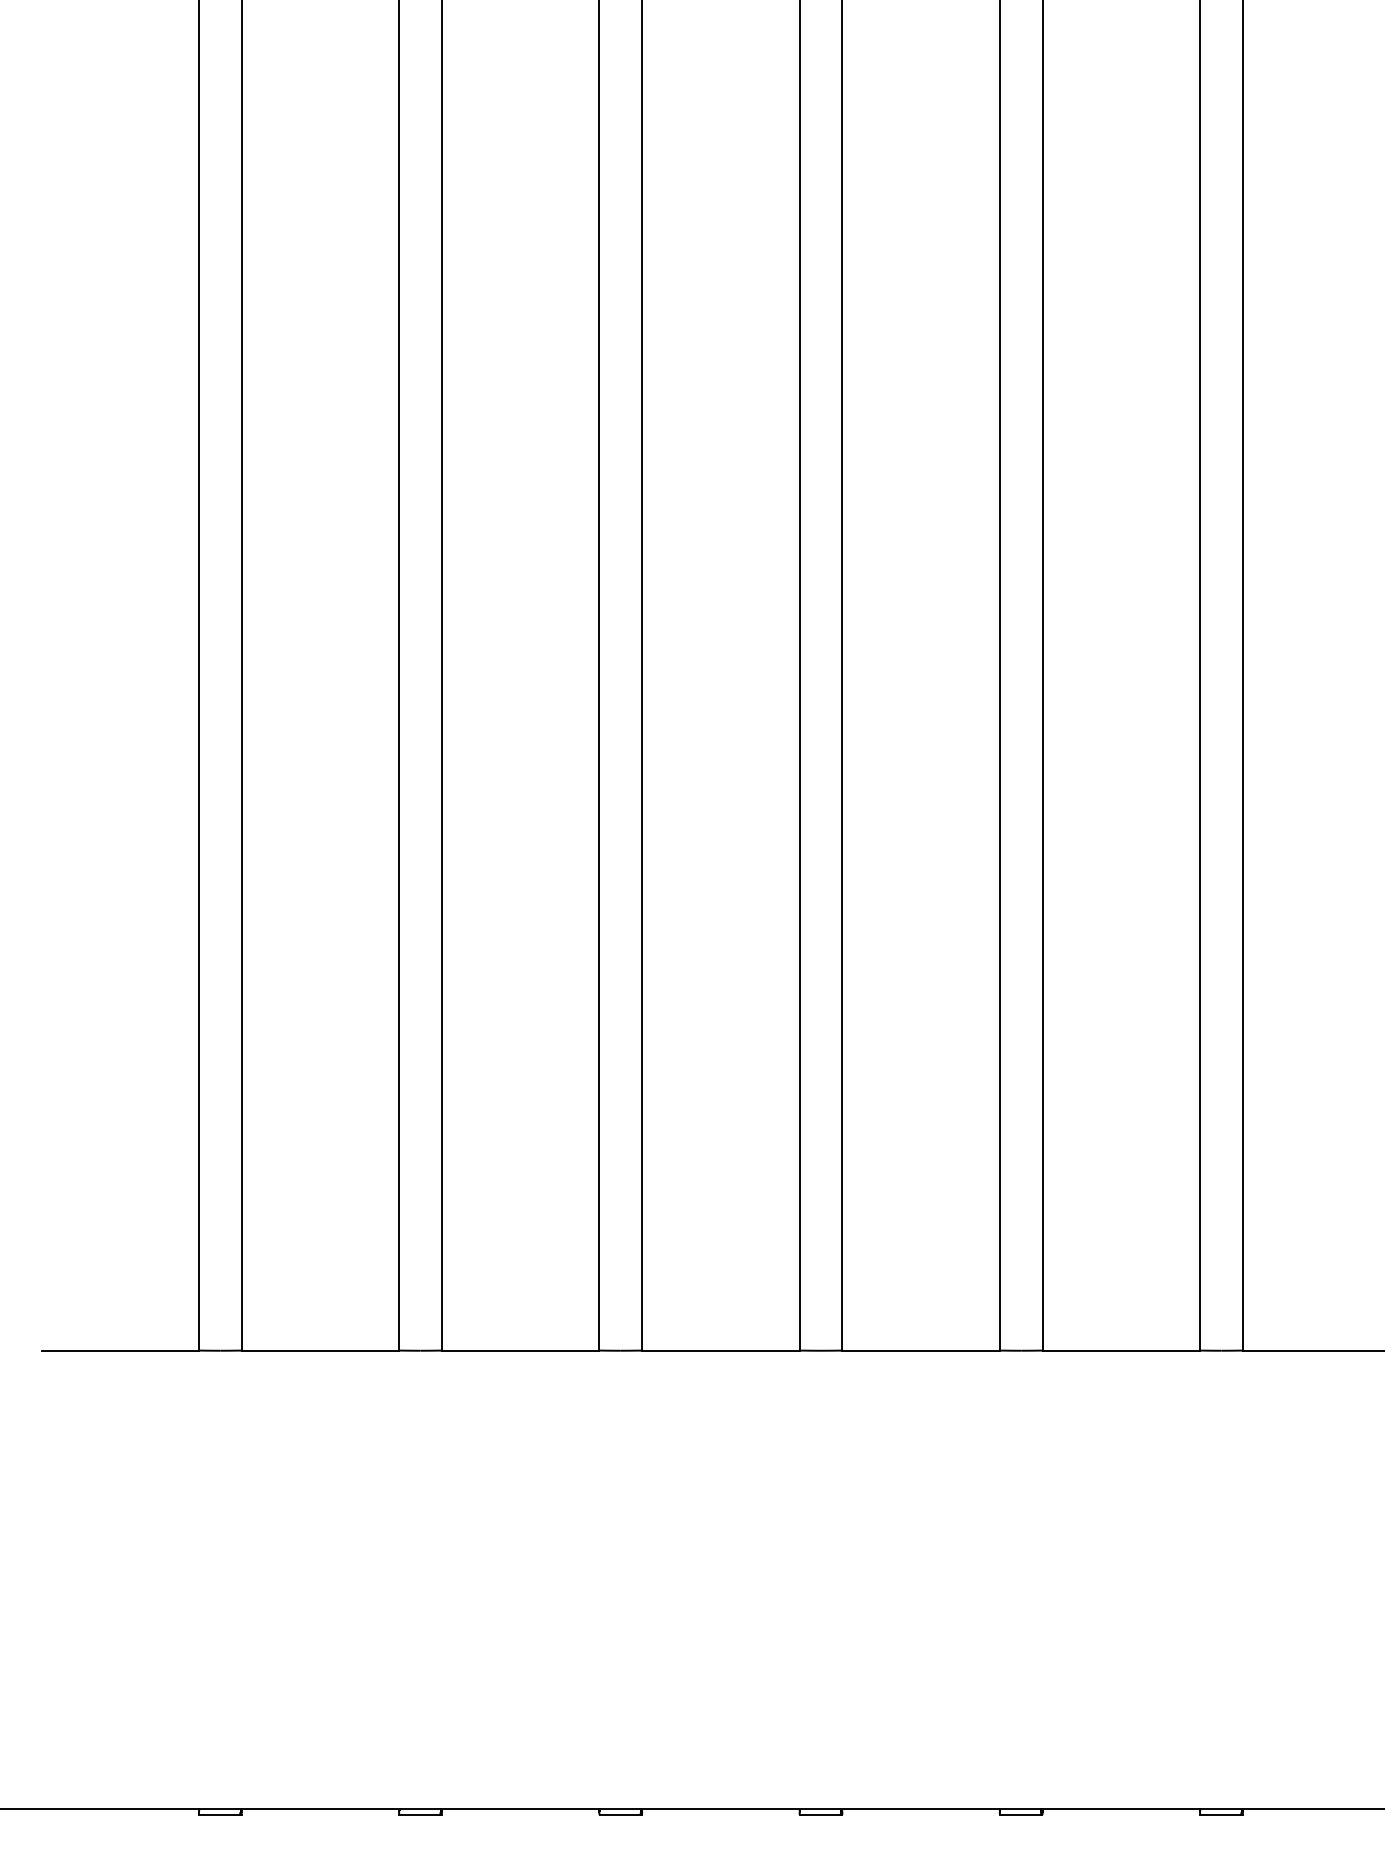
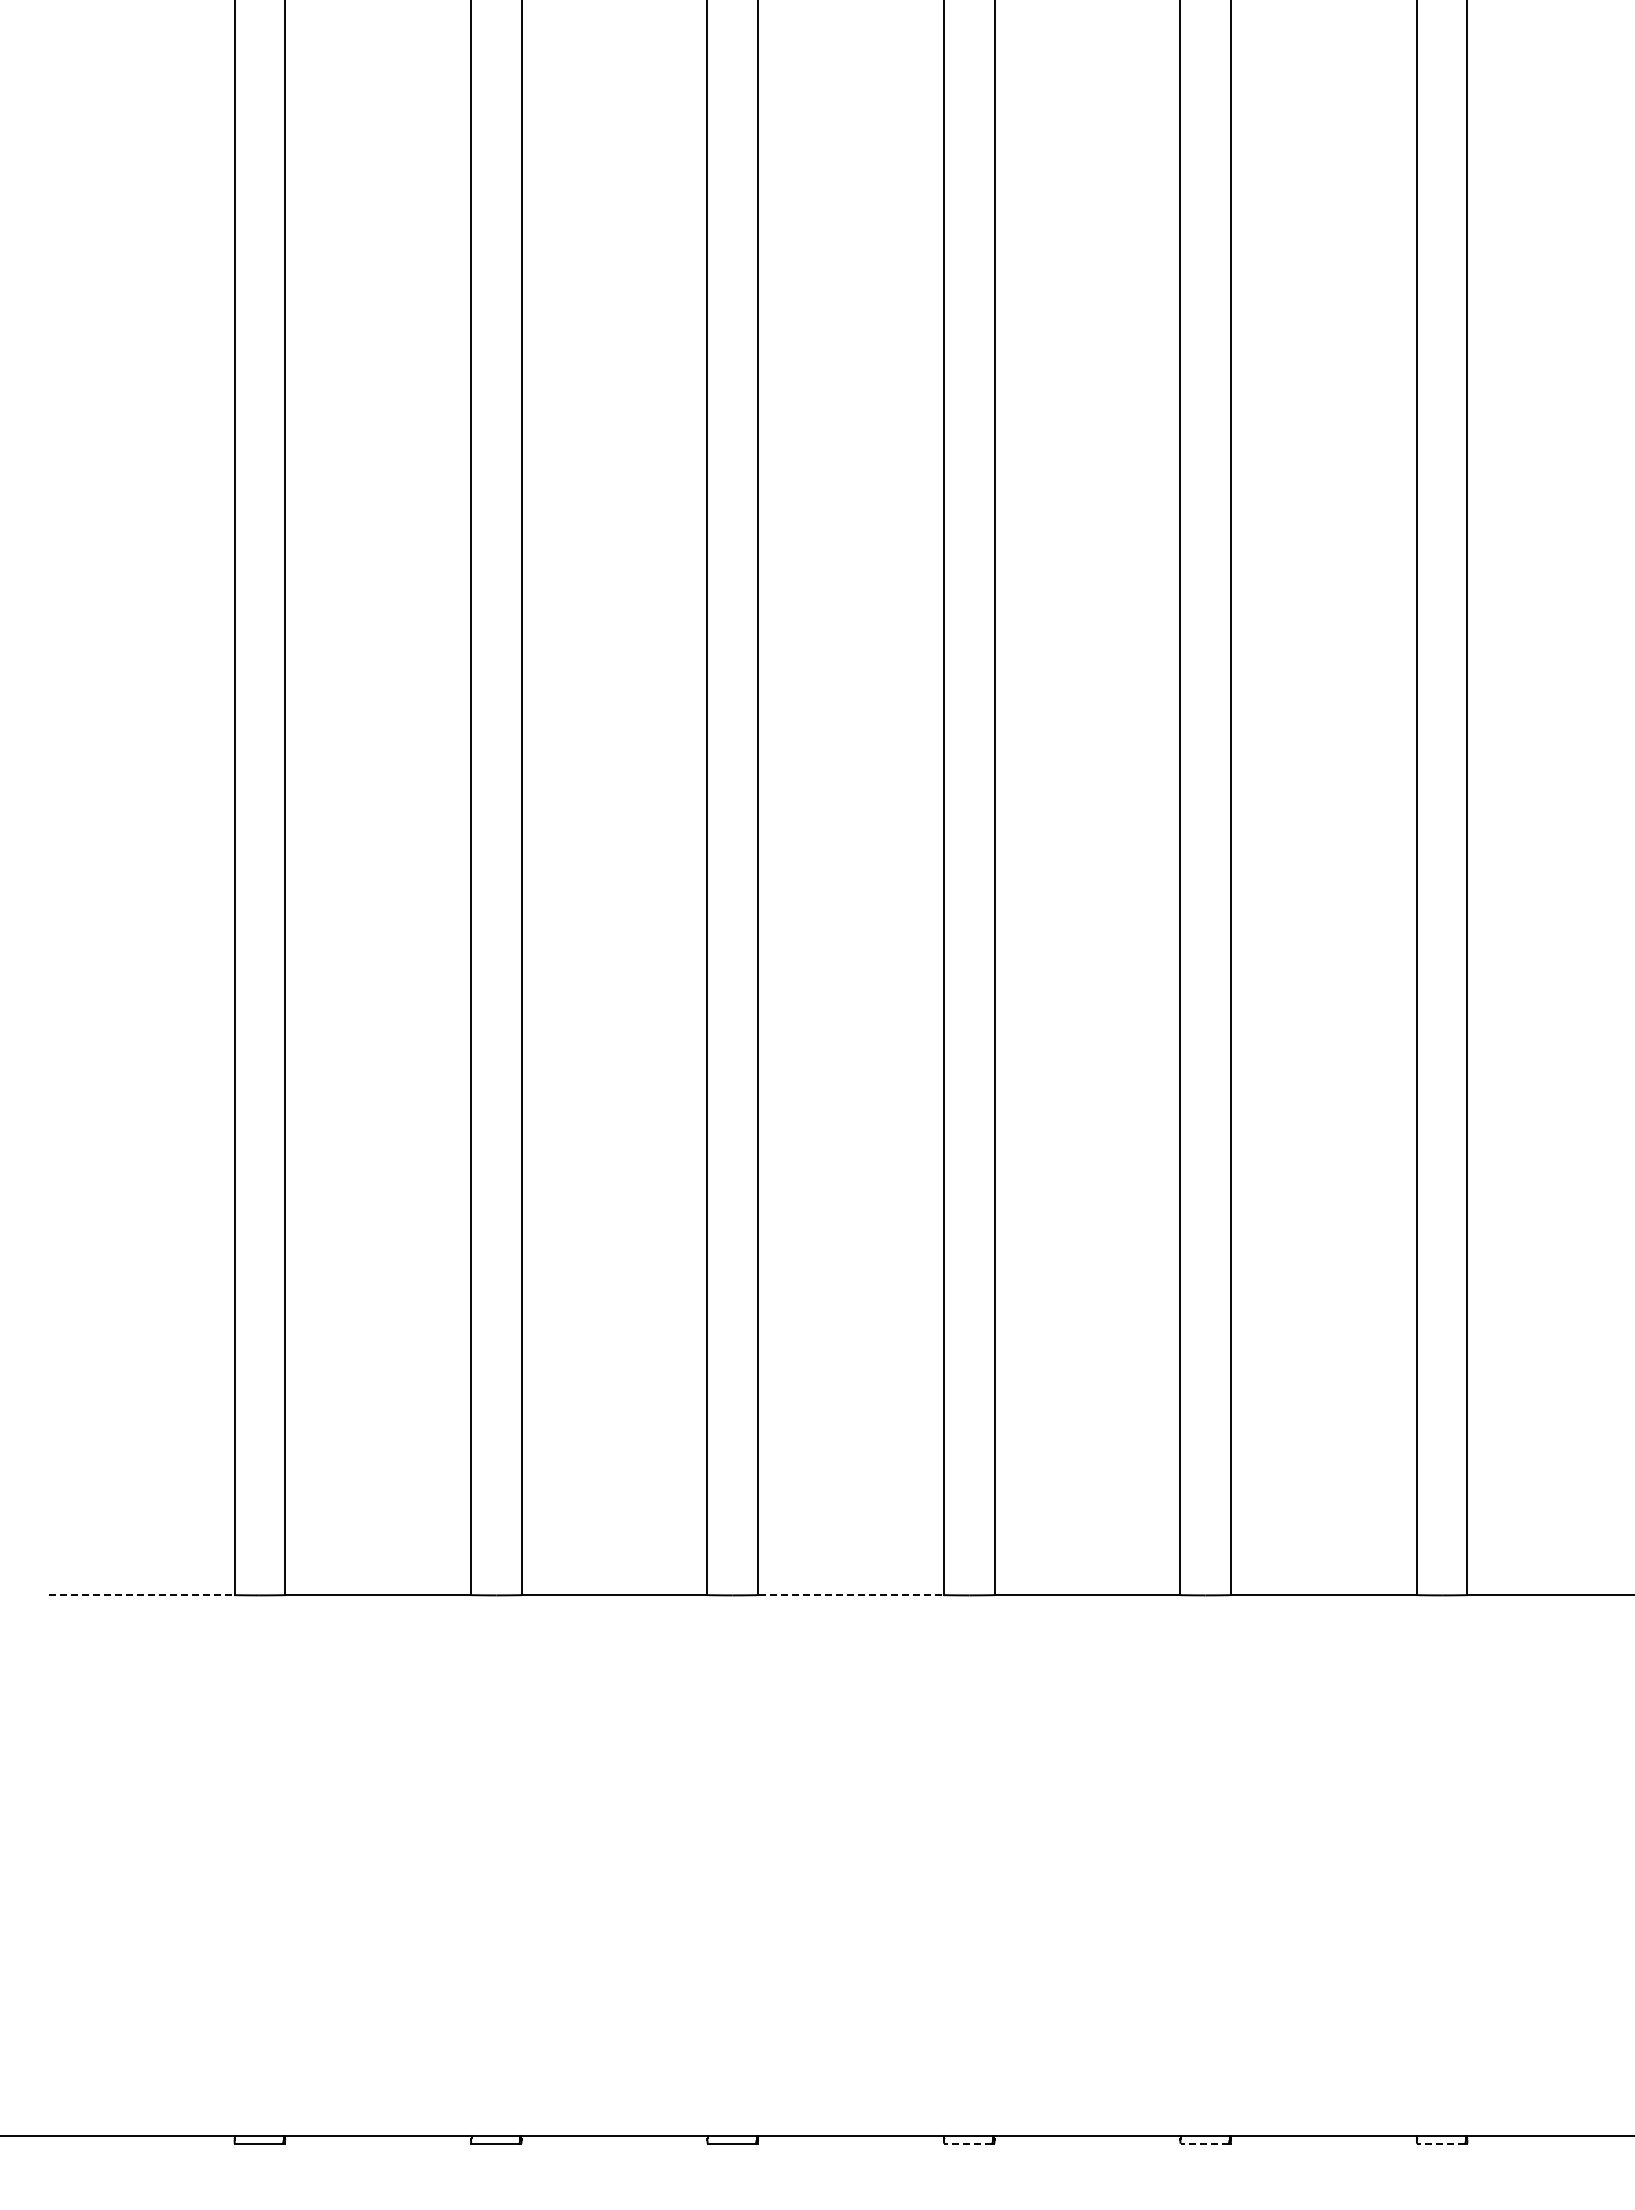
line: (120, 1350) -> (142, 1595), solid -> dashed
line: (721, 1350) -> (851, 1595), solid -> dashed
line: (819, 1814) -> (967, 2143), solid -> dashed
line: (1020, 1814) -> (1204, 2143), solid -> dashed
line: (1220, 1814) -> (1440, 2143), solid -> dashed

